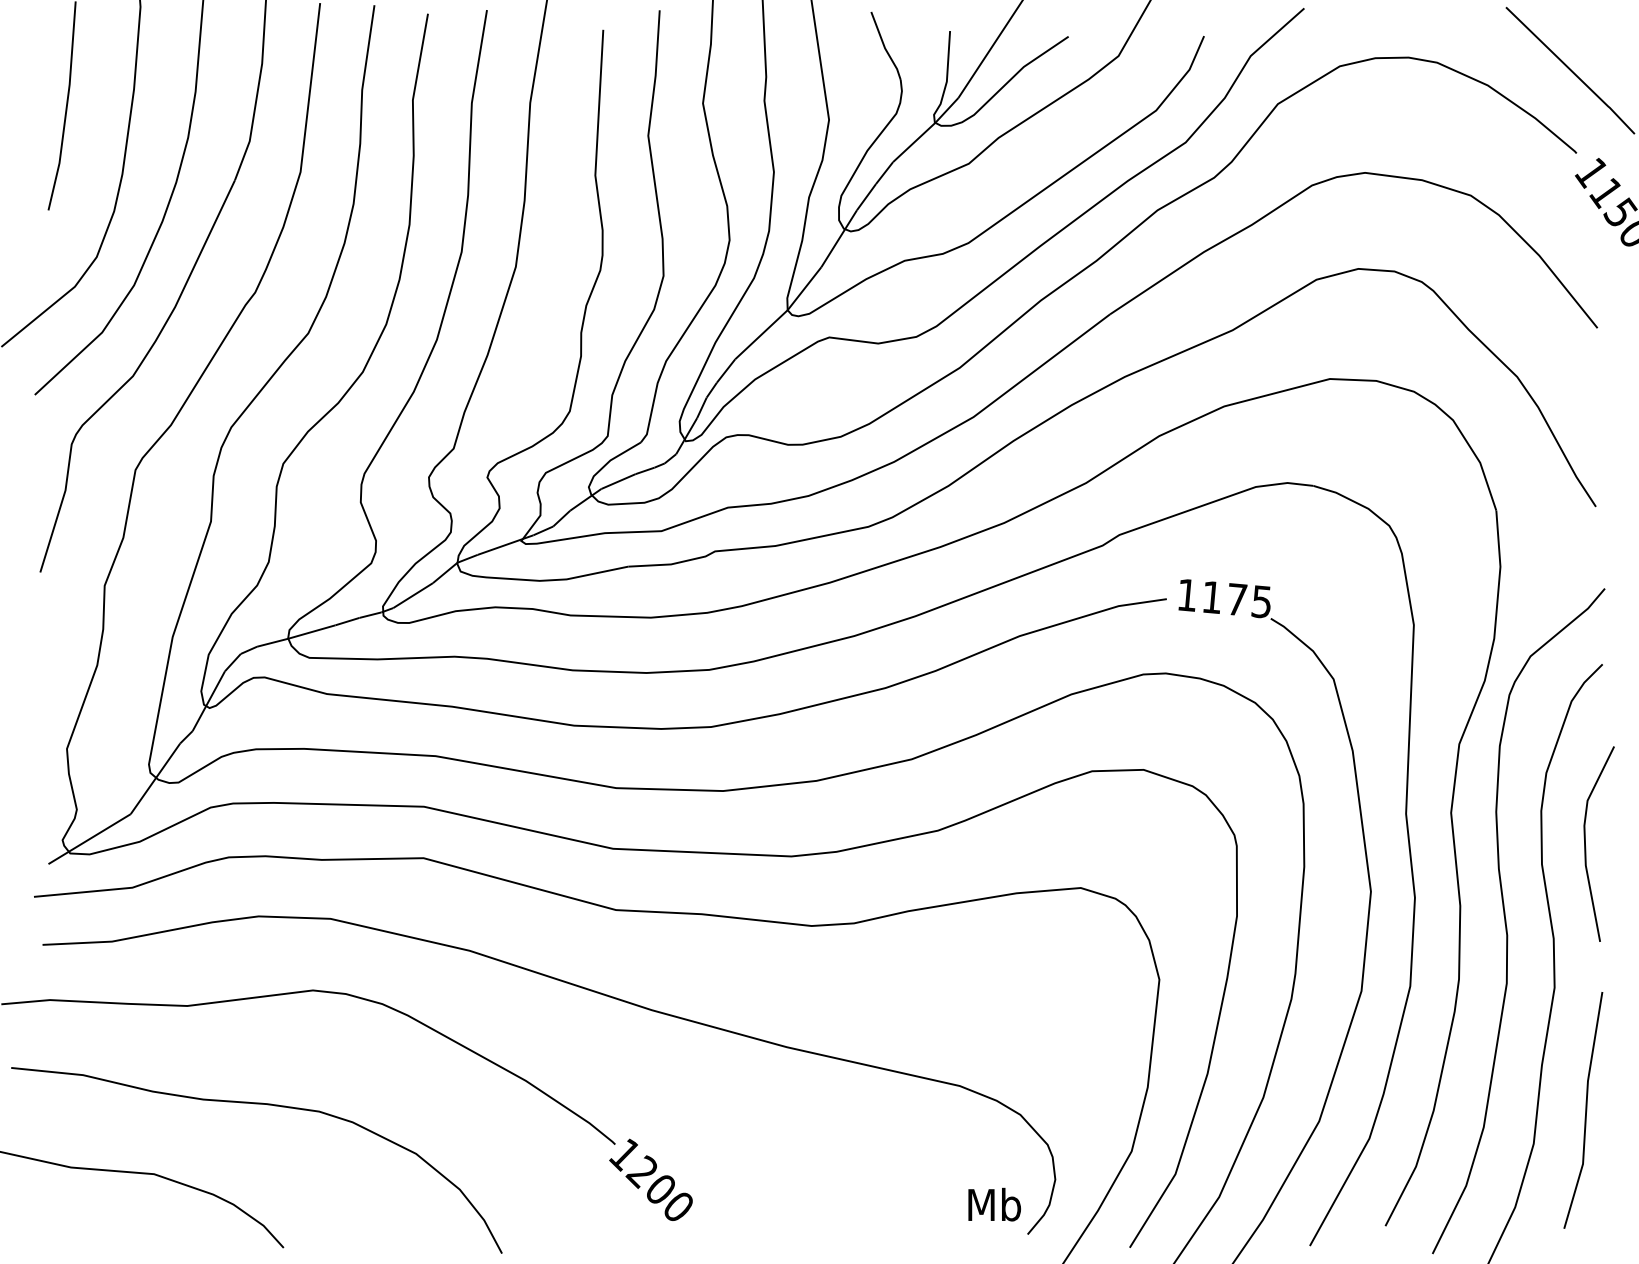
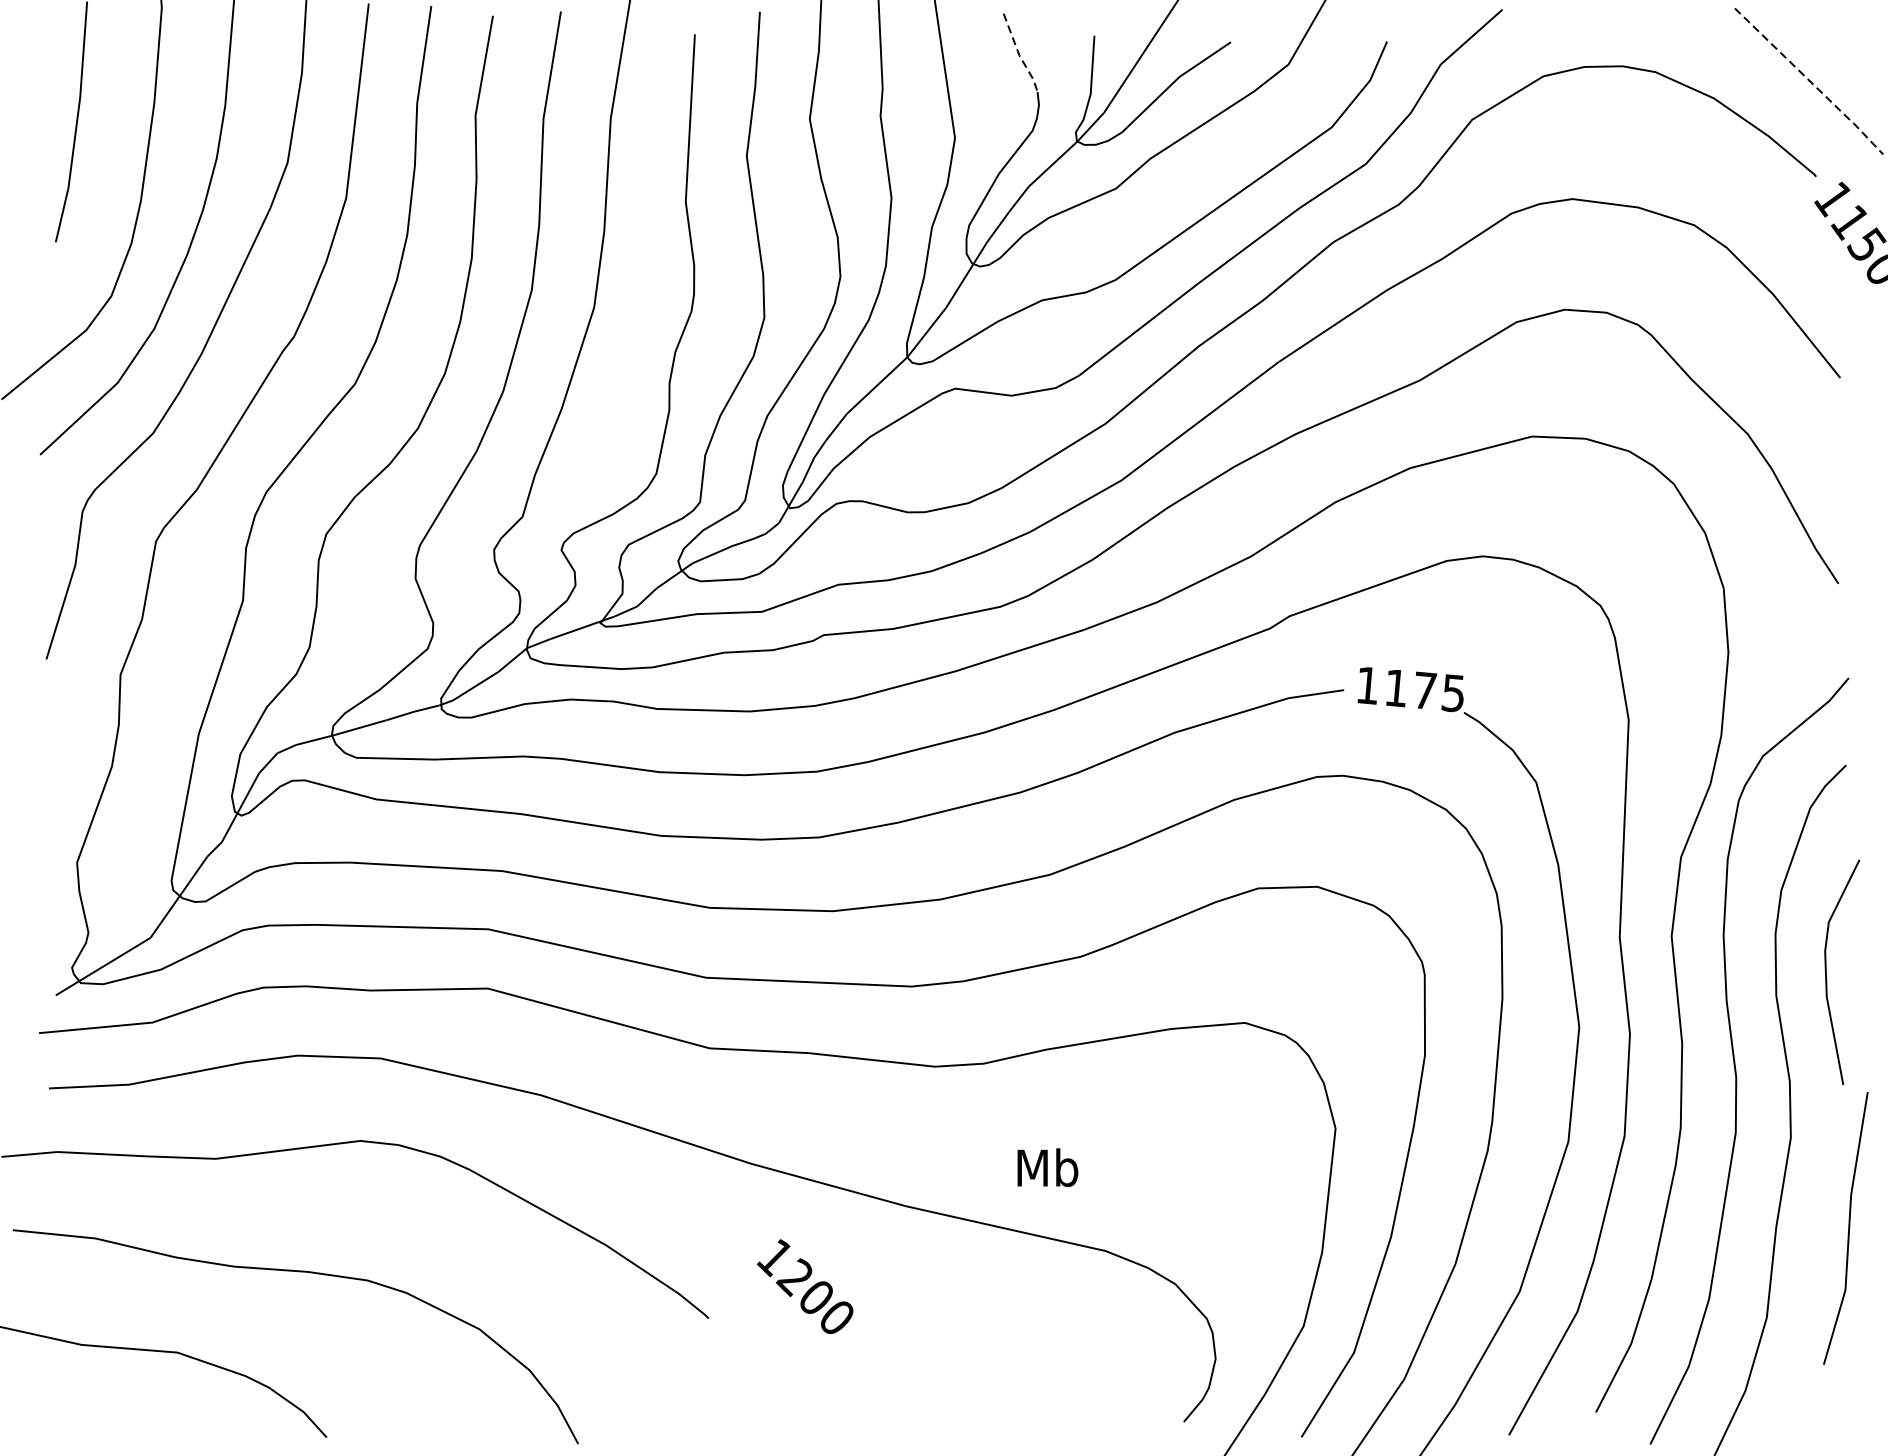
line: (885, 48) -> (1020, 55), solid -> dashed
line: (1571, 71) -> (1810, 82), solid -> dashed
line: (1585, 1110) -> (1848, 1228), moved
text: (650, 1179) -> (804, 1286), moved
text: (994, 1204) -> (1047, 1167), moved

